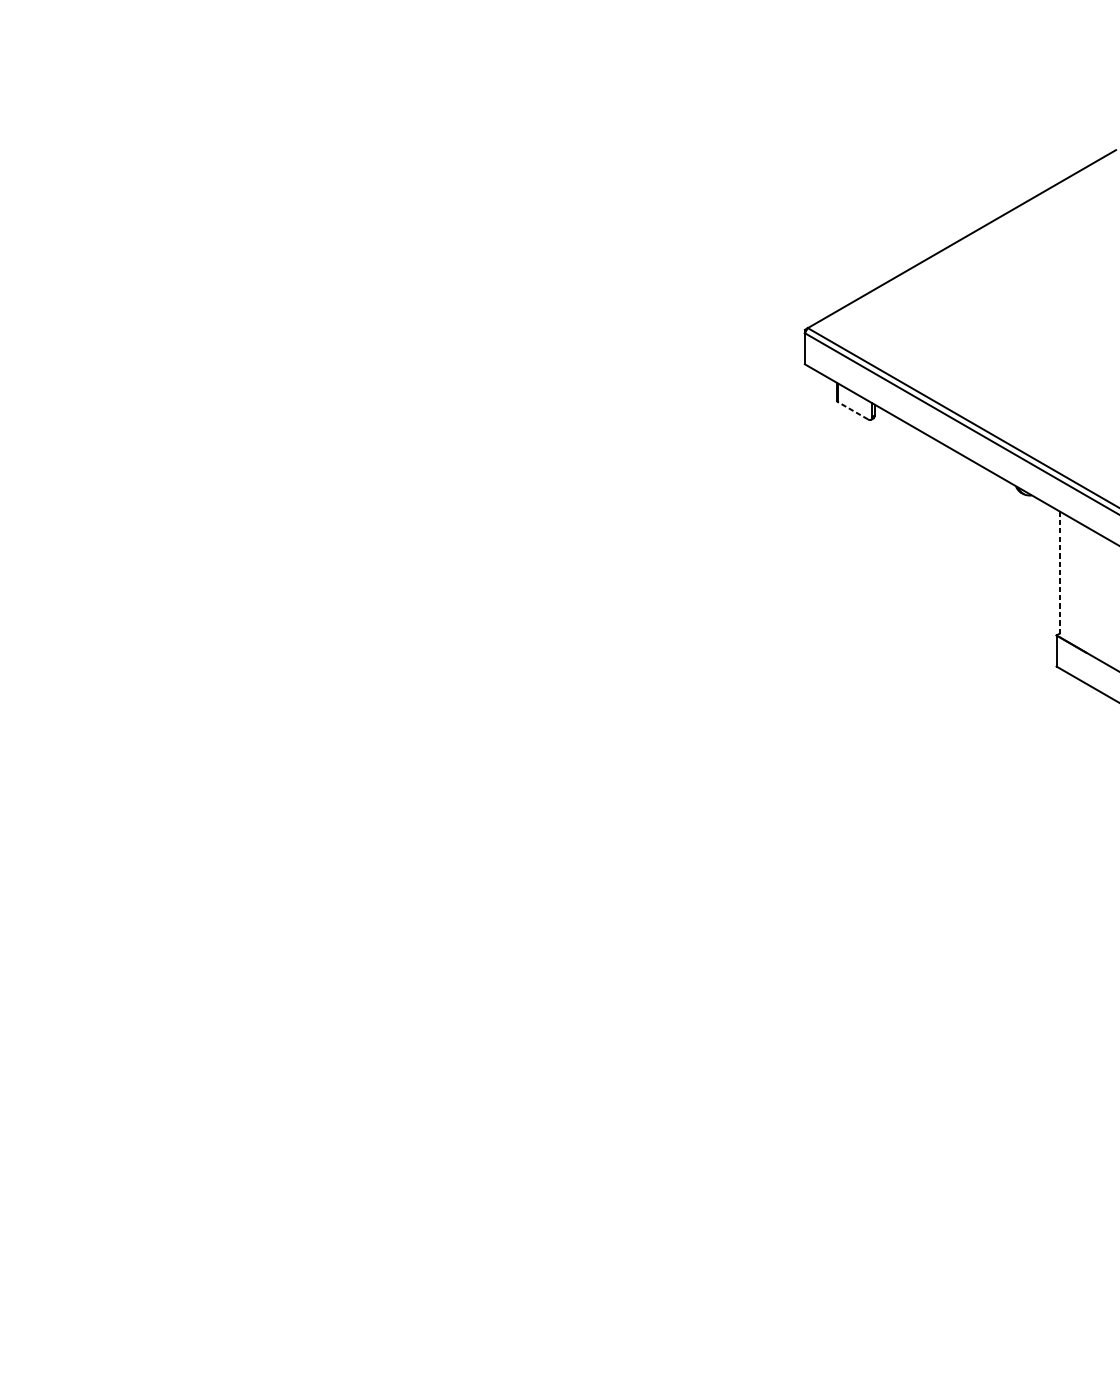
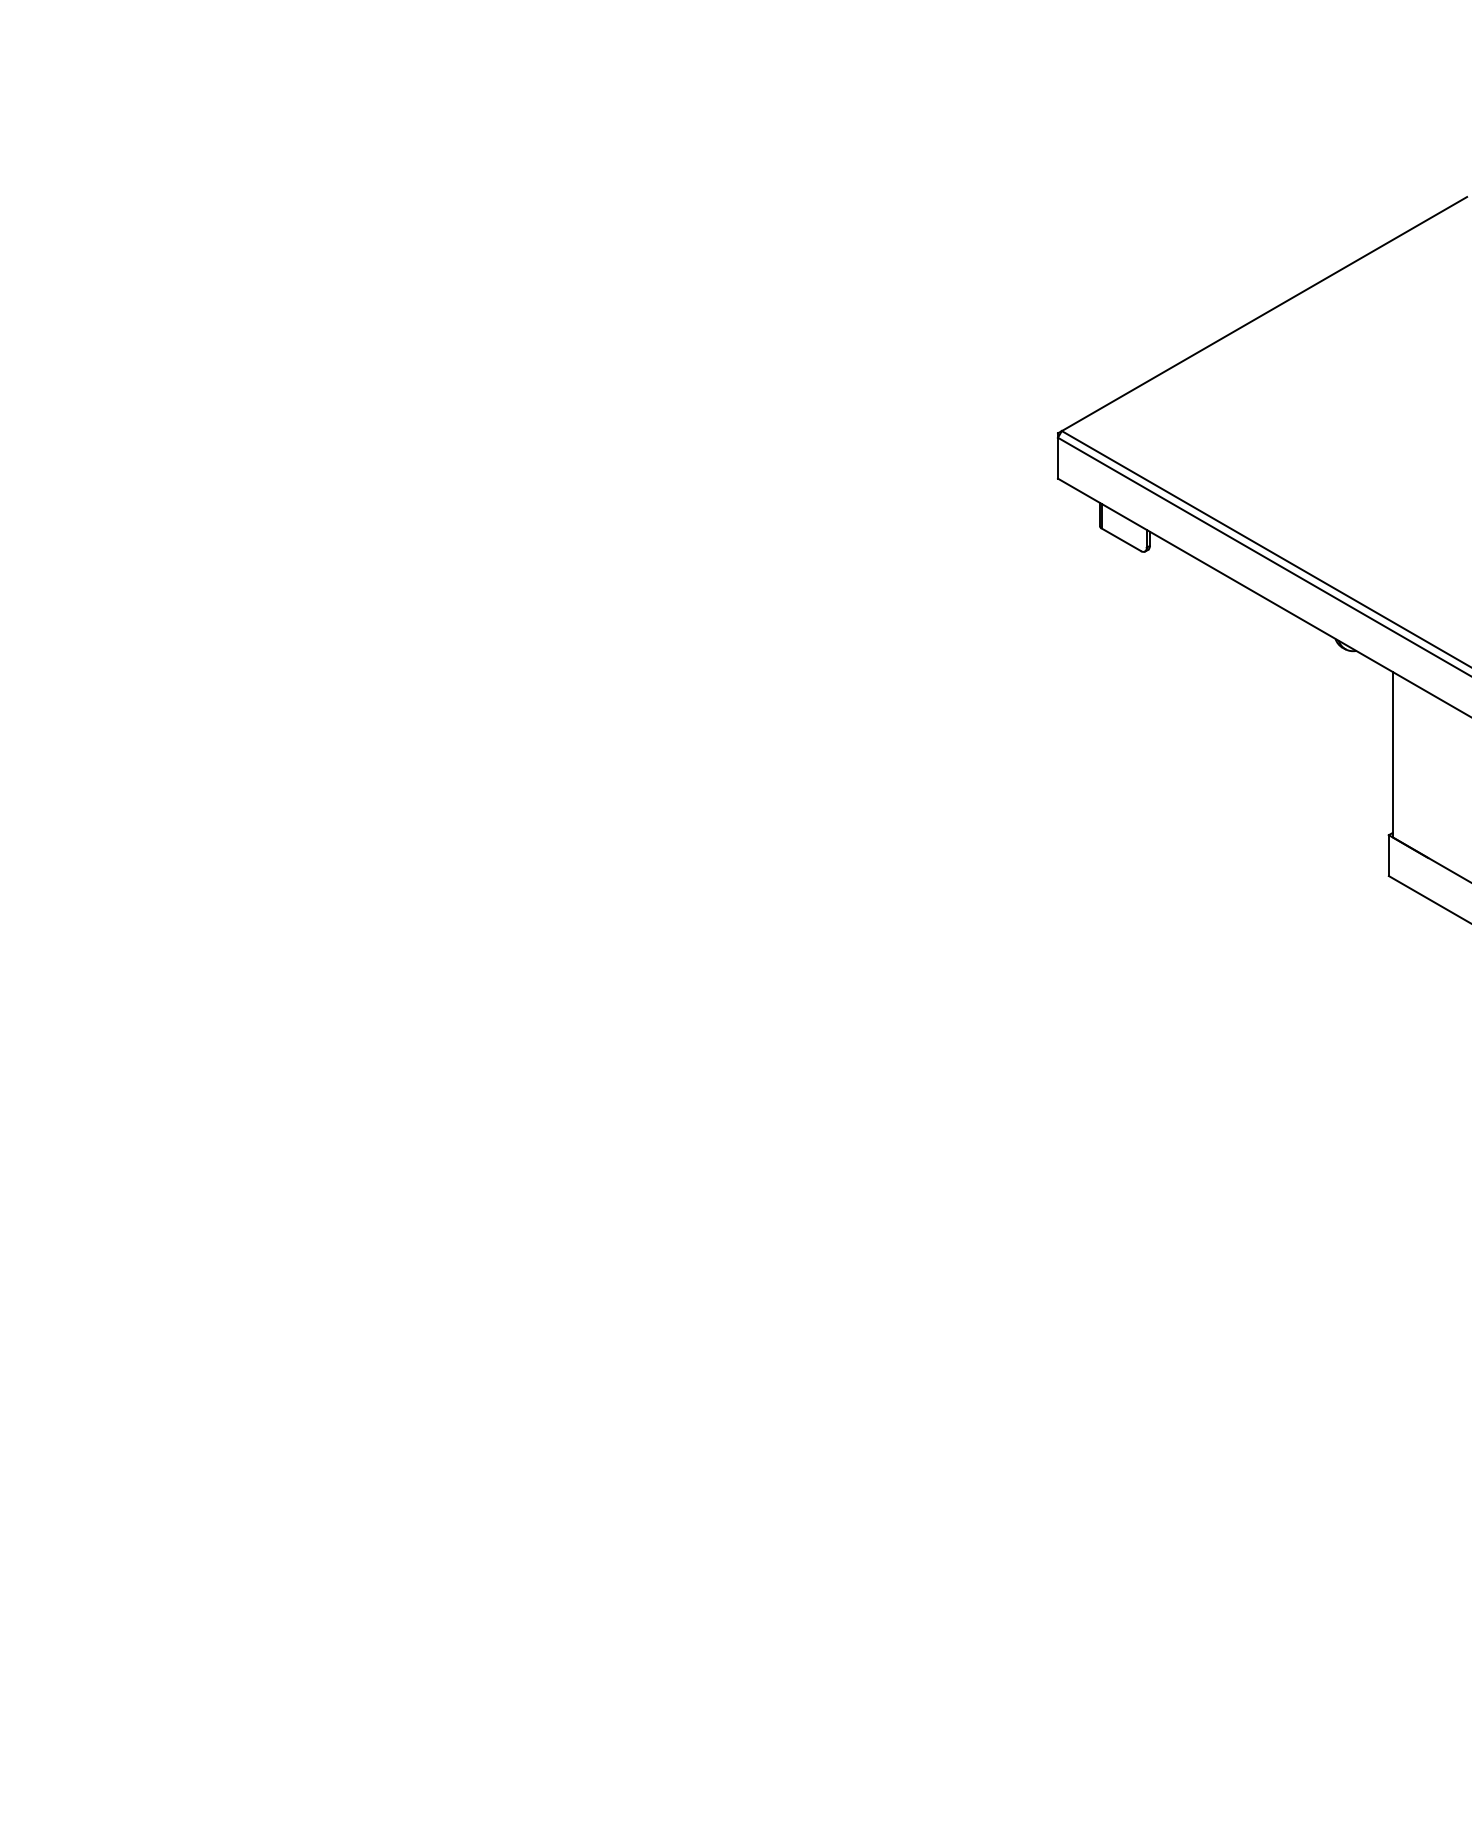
line: (853, 410) -> (1121, 539), dashed -> solid
line: (1059, 574) -> (1392, 754), dashed -> solid

